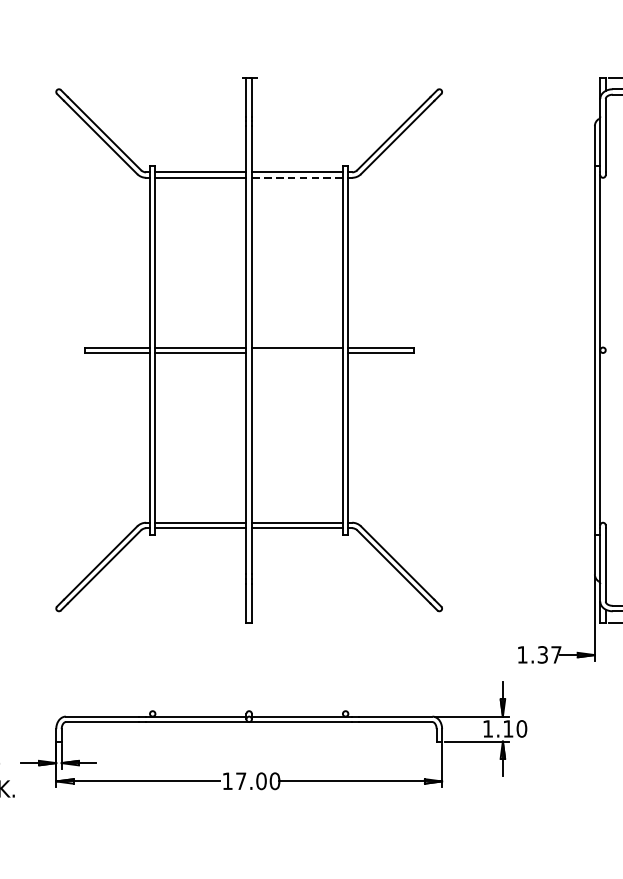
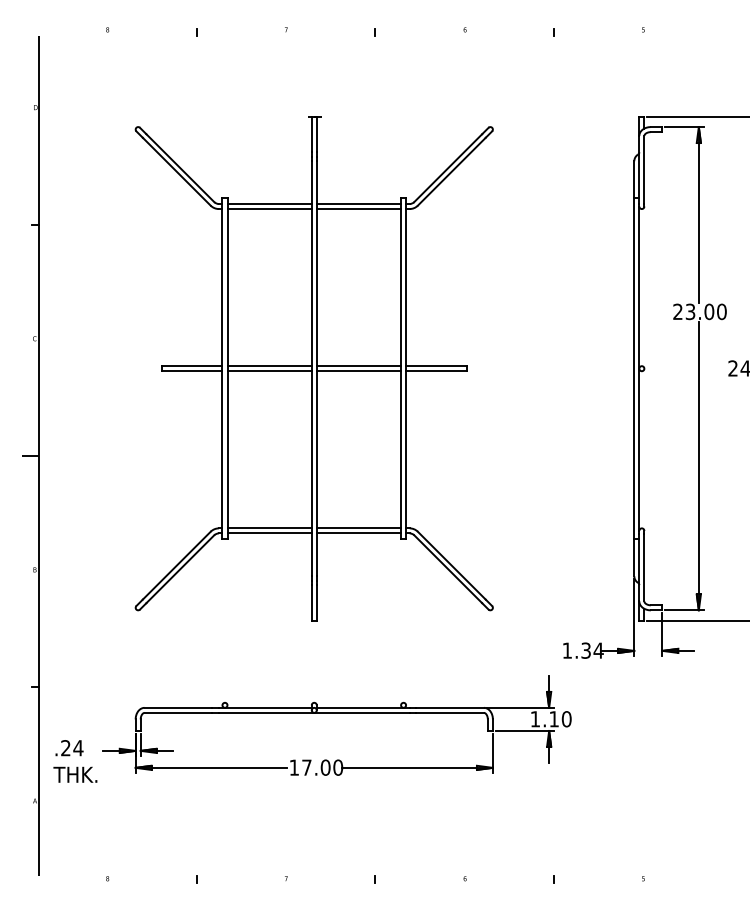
line: (296, 178) -> (358, 209), dashed -> solid
line: (296, 353) -> (358, 371), added
text: (556, 654) -> (598, 650), 1.37 -> 1.34

